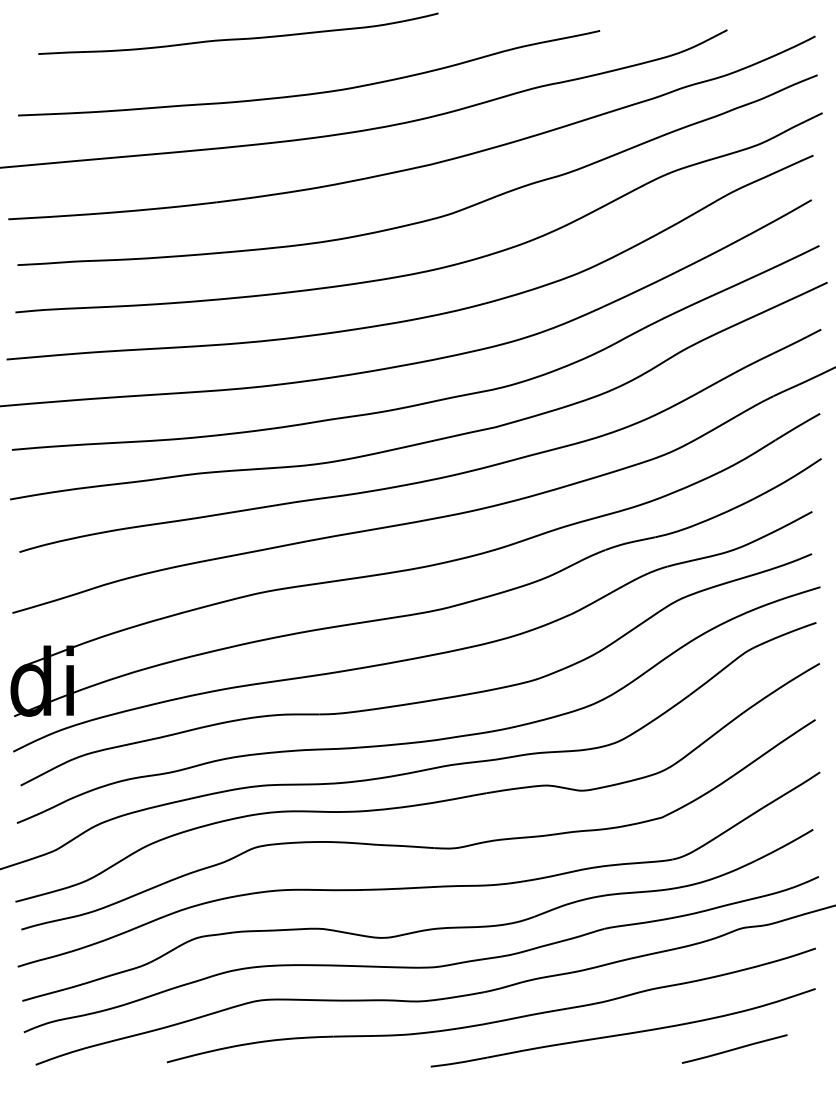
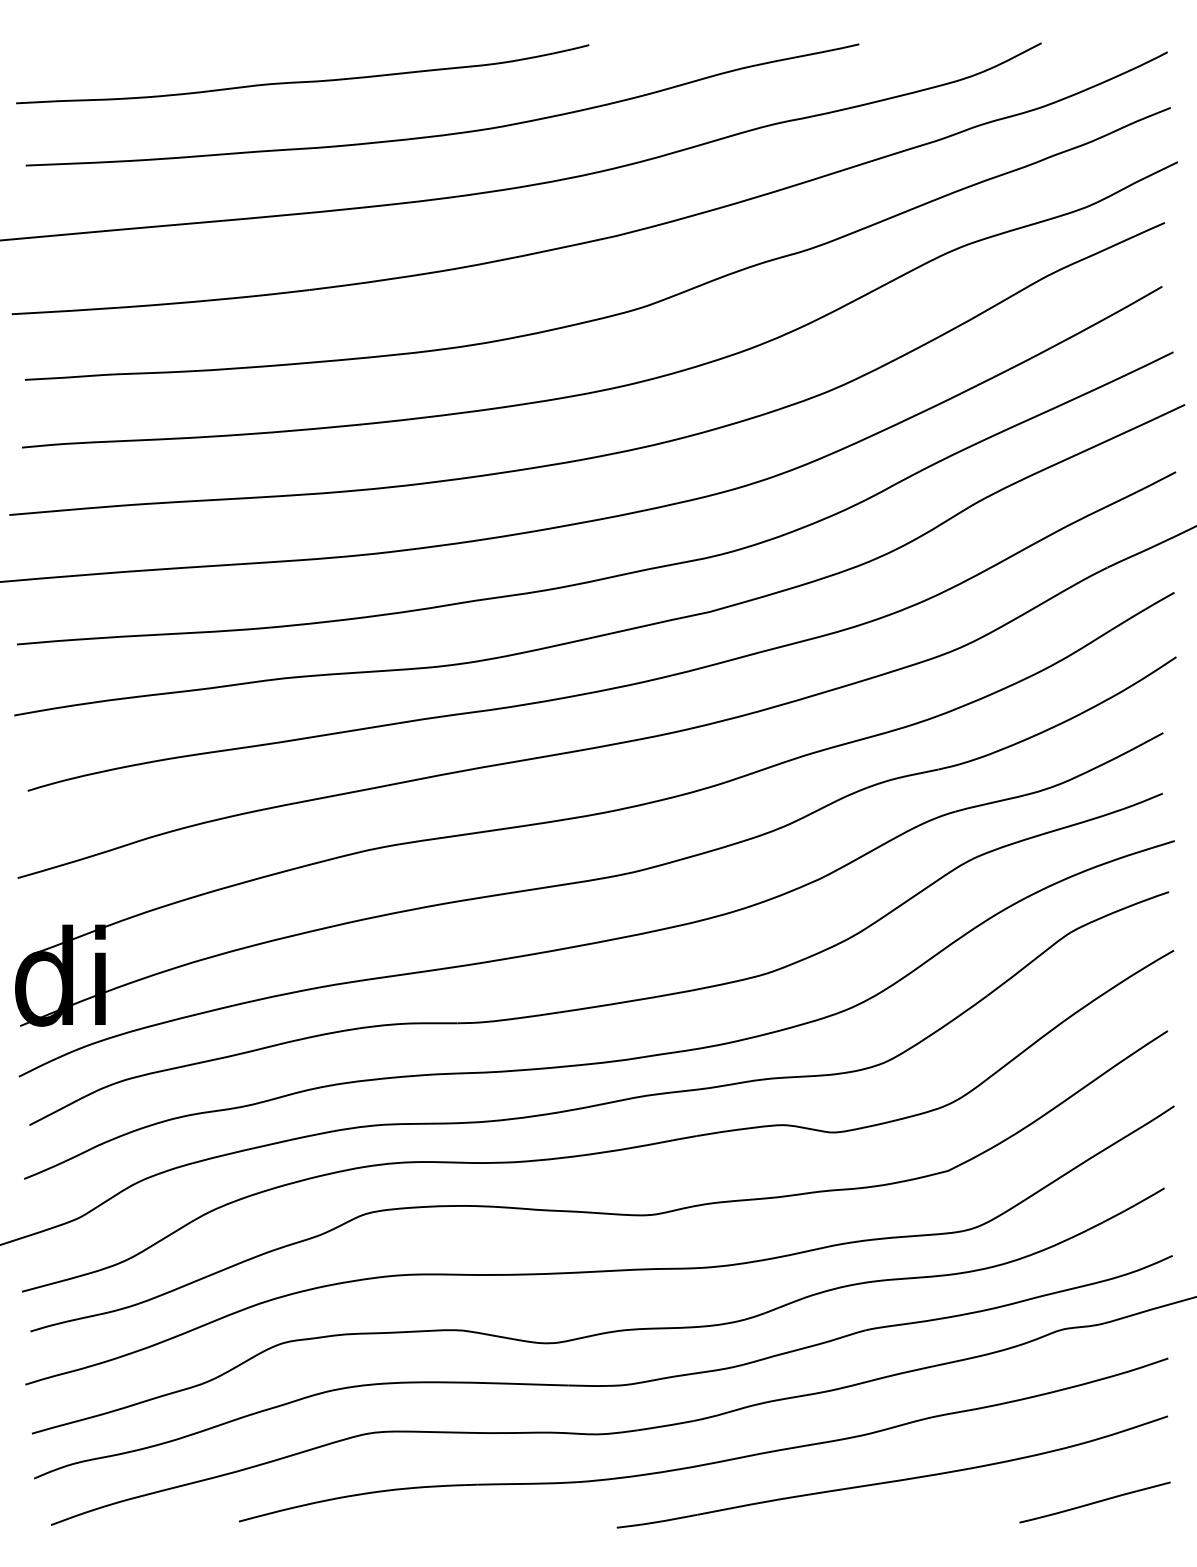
curve: (238, 38) -> (302, 81), moved
line: (734, 1048) -> (1094, 1501), moved

